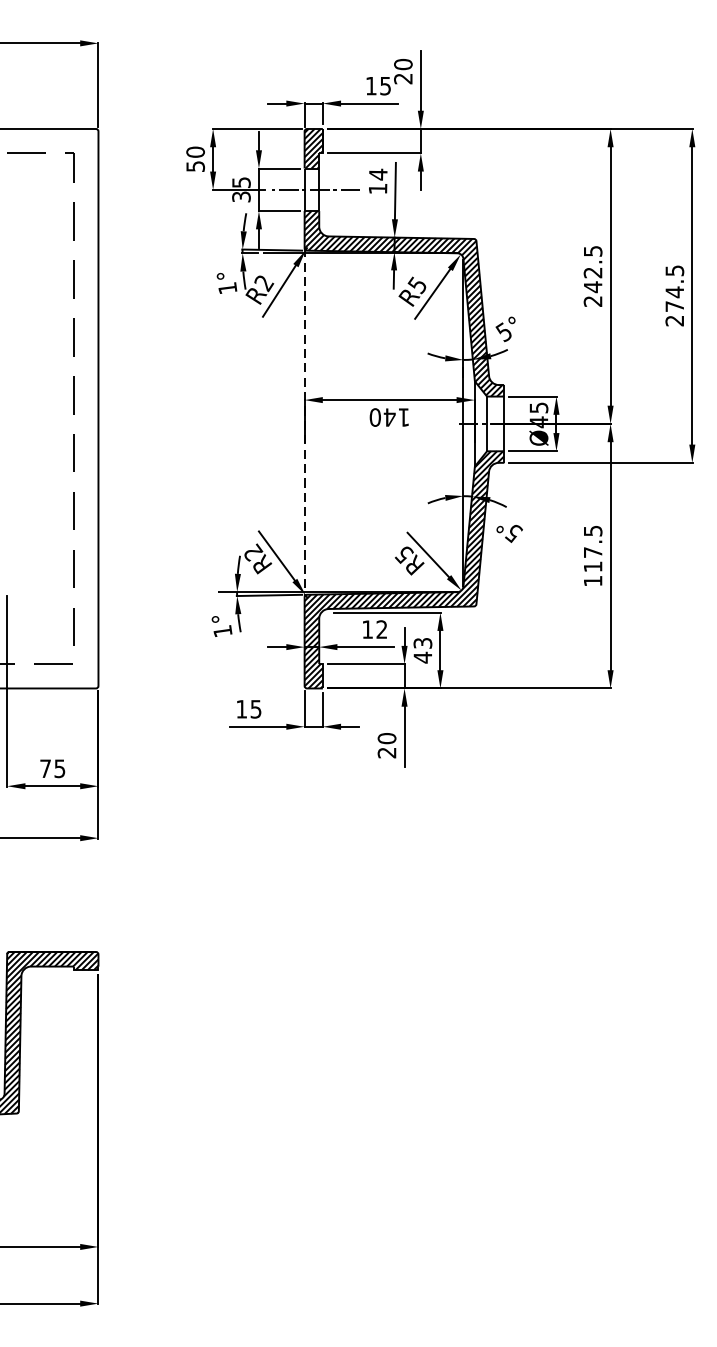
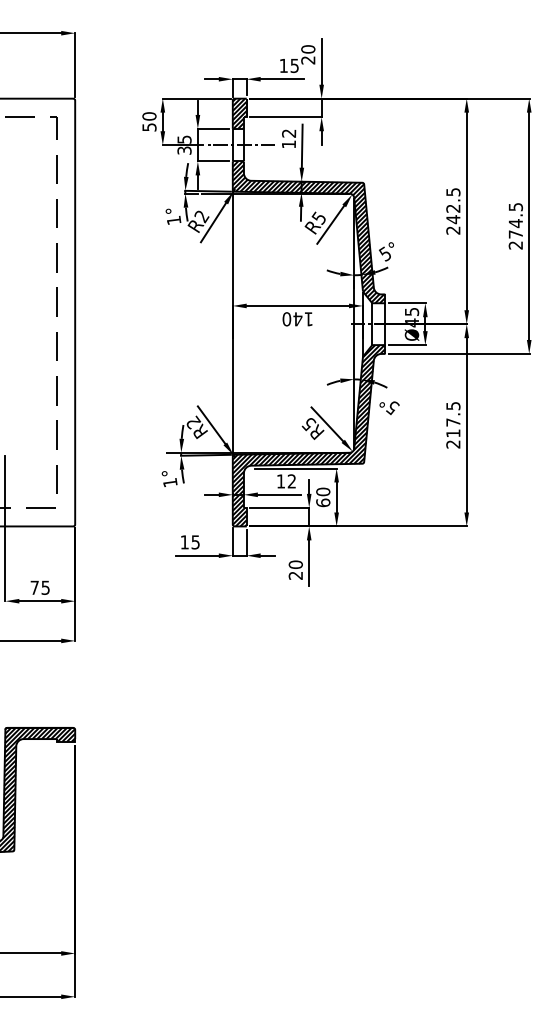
text: (378, 174) -> (289, 133), 14 -> 12
line: (304, 423) -> (232, 323), dashed -> solid
text: (593, 581) -> (453, 444), 117.5 -> 217.5
text: (423, 650) -> (323, 497), 43 -> 60

